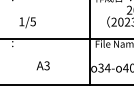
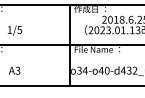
text: (43, 65) -> (14, 70), moved

